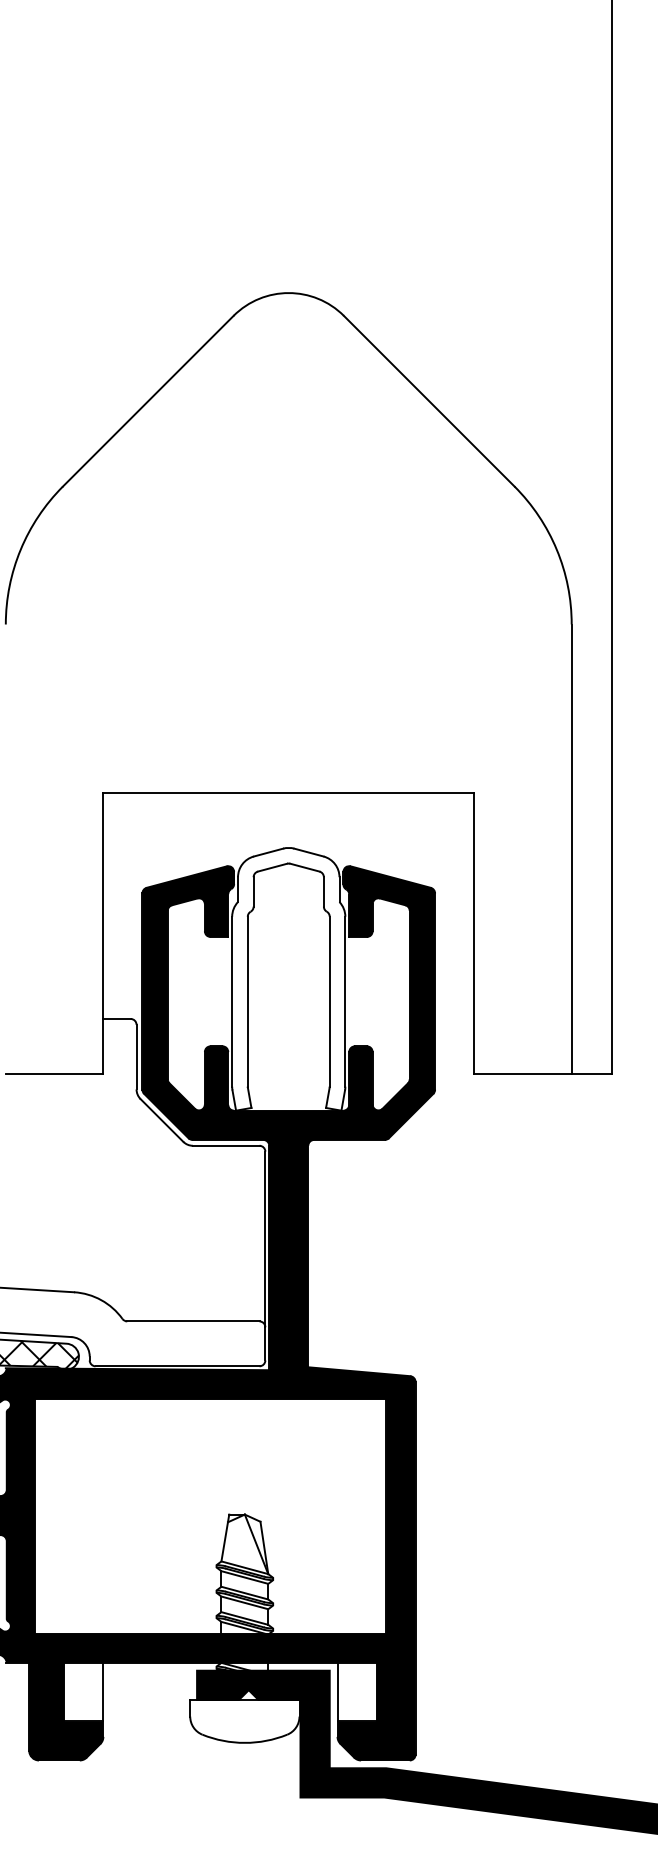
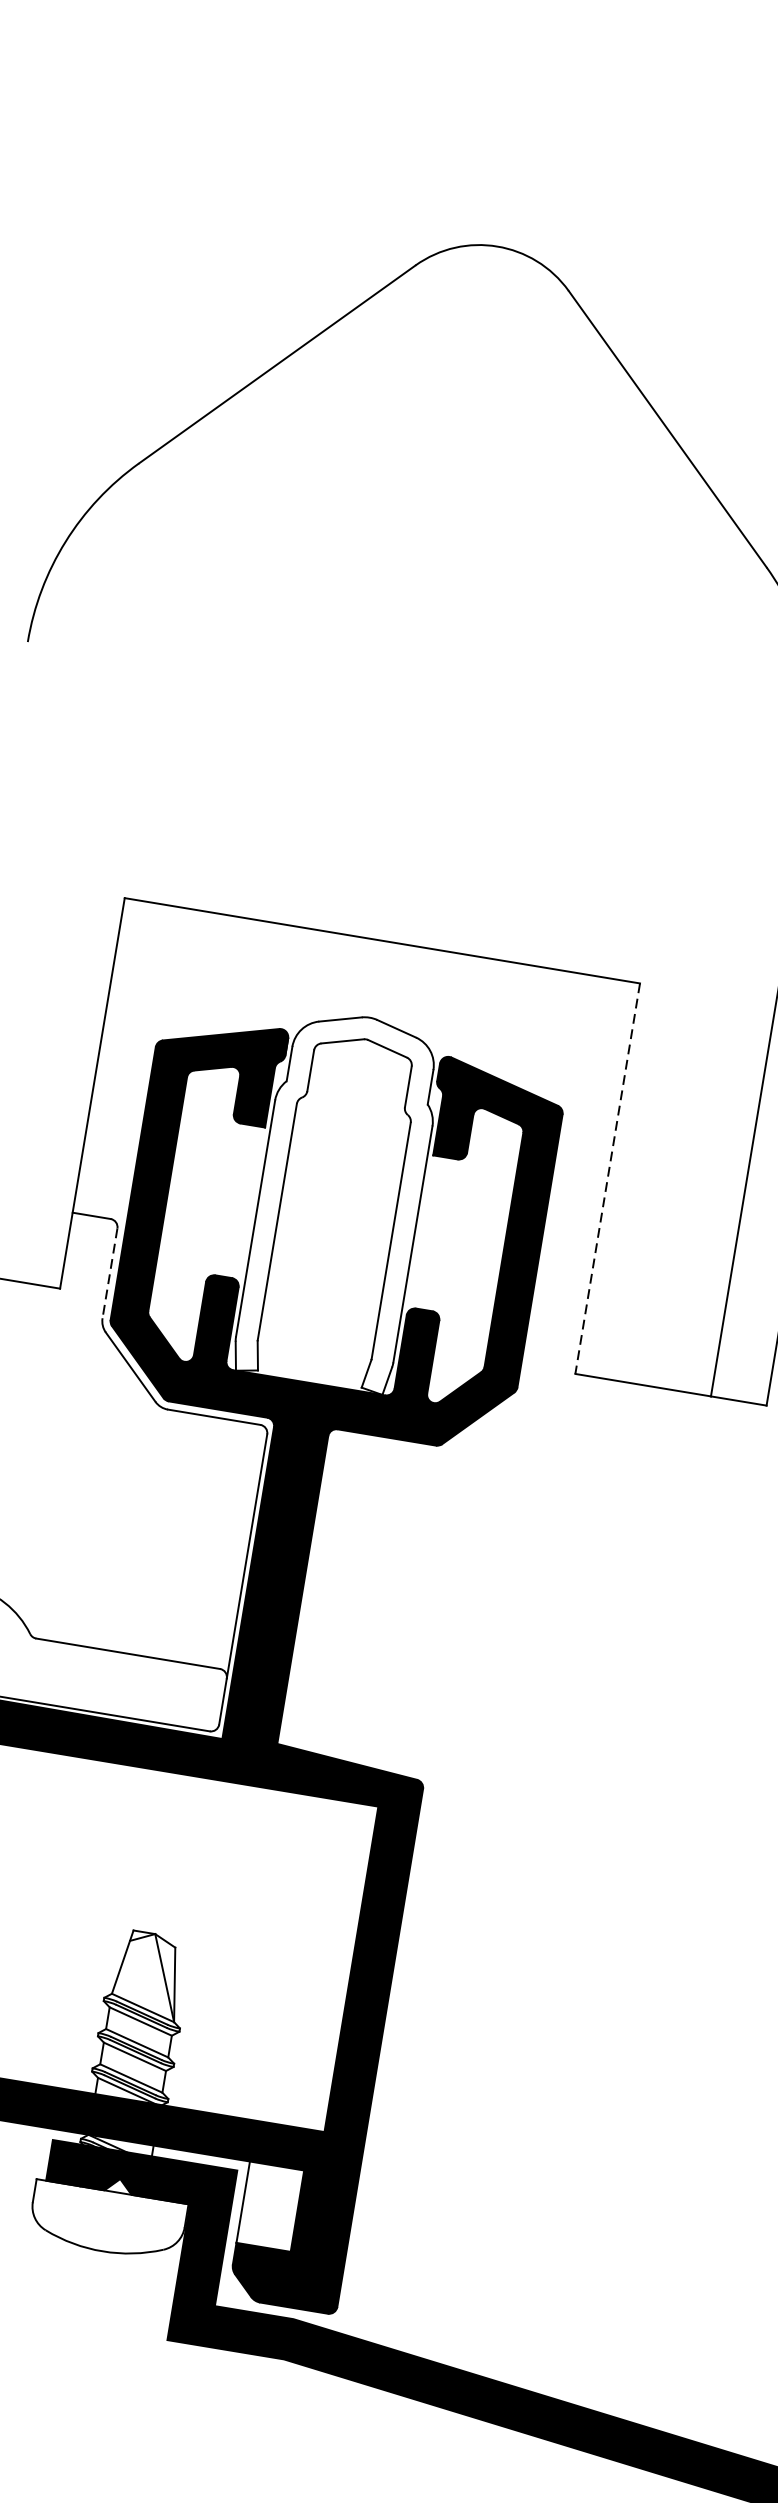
line: (474, 933) -> (608, 1179), solid -> dashed
line: (136, 1057) -> (109, 1273), solid -> dashed

